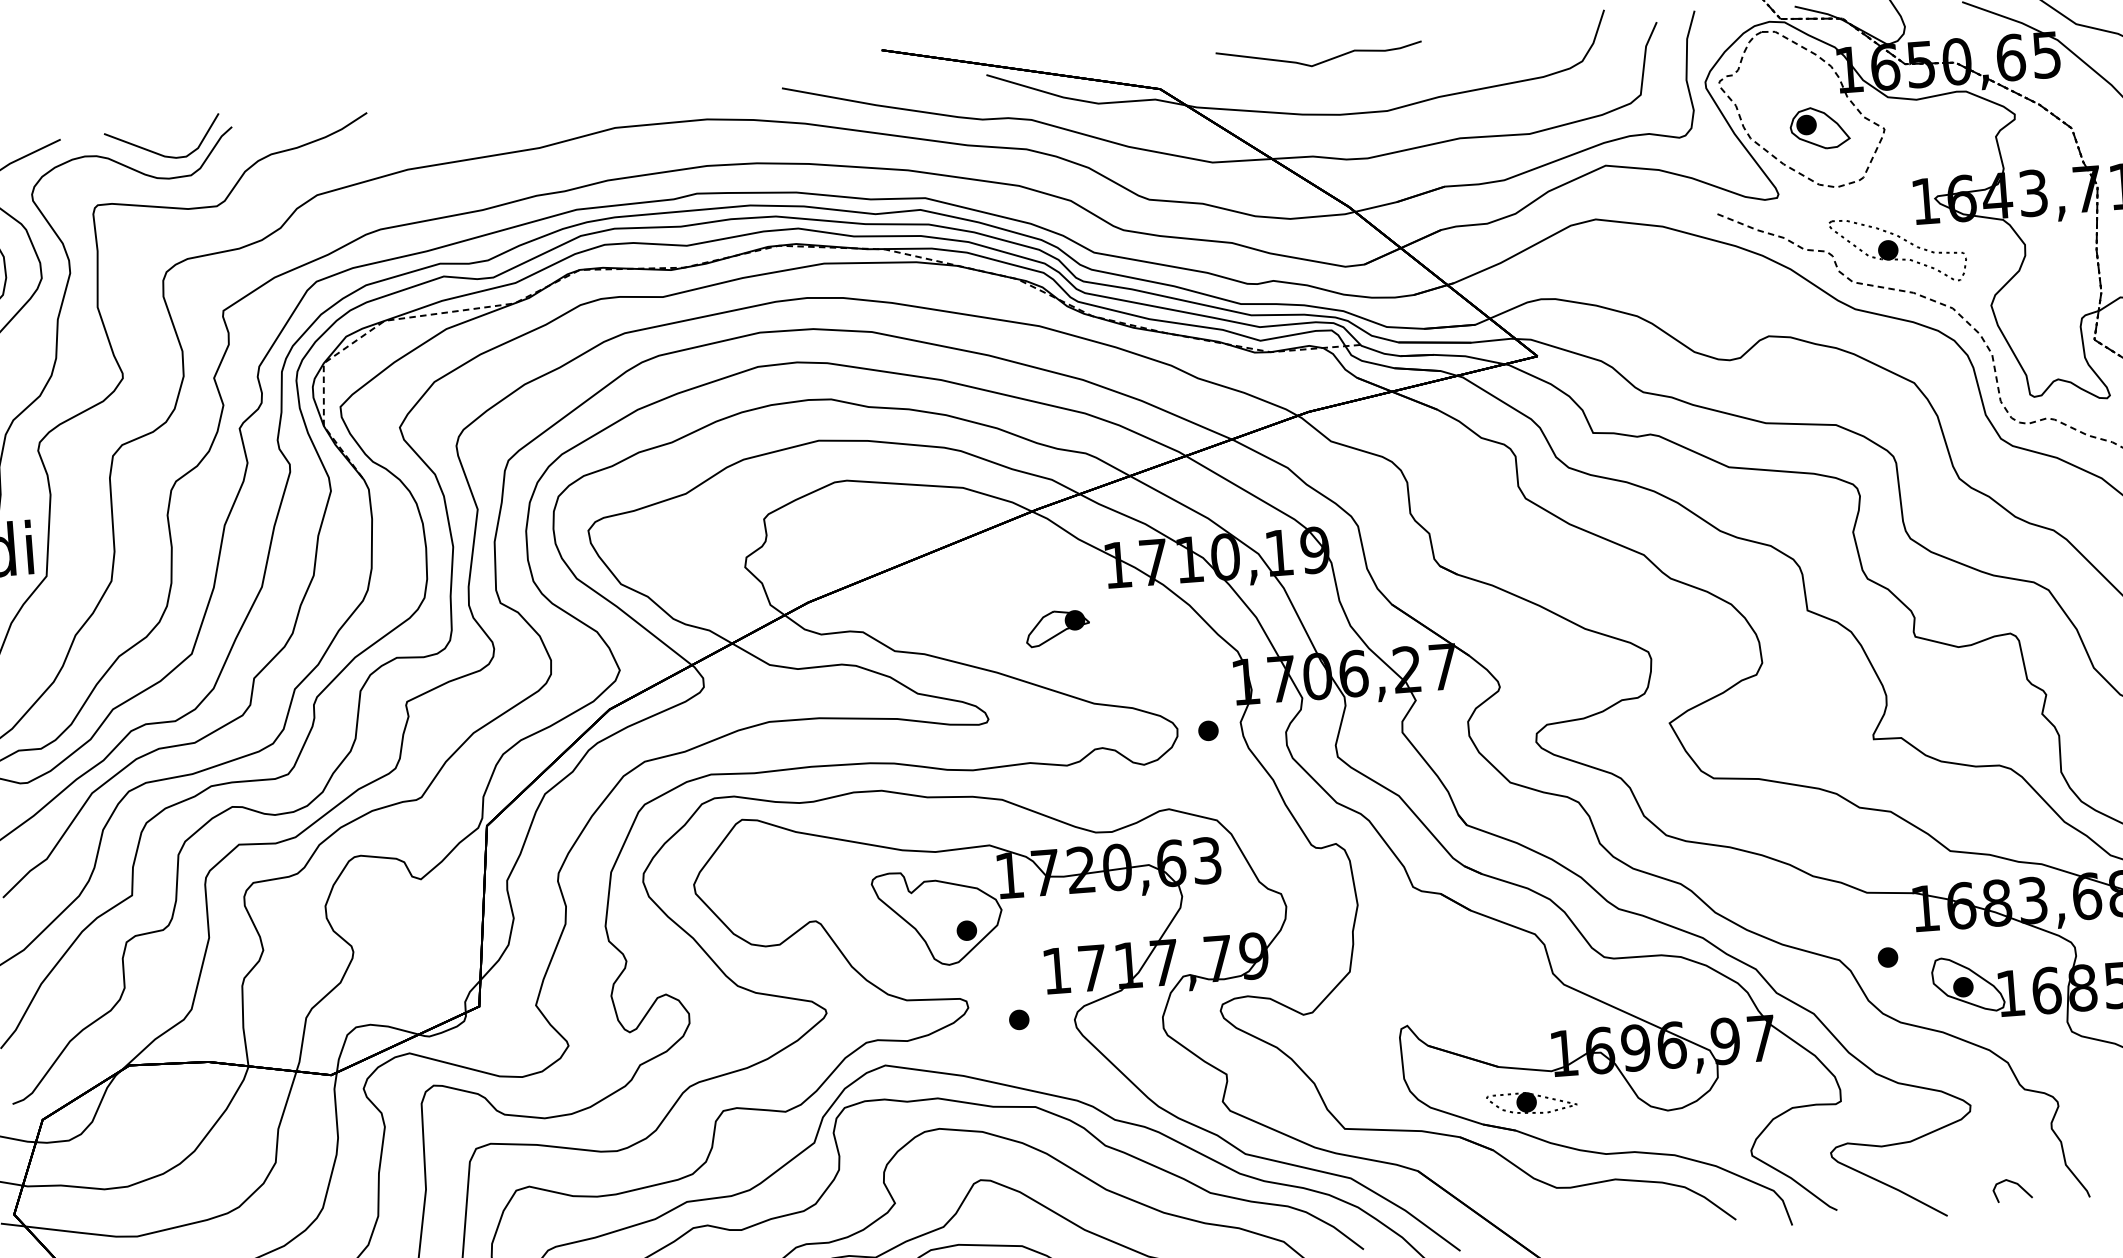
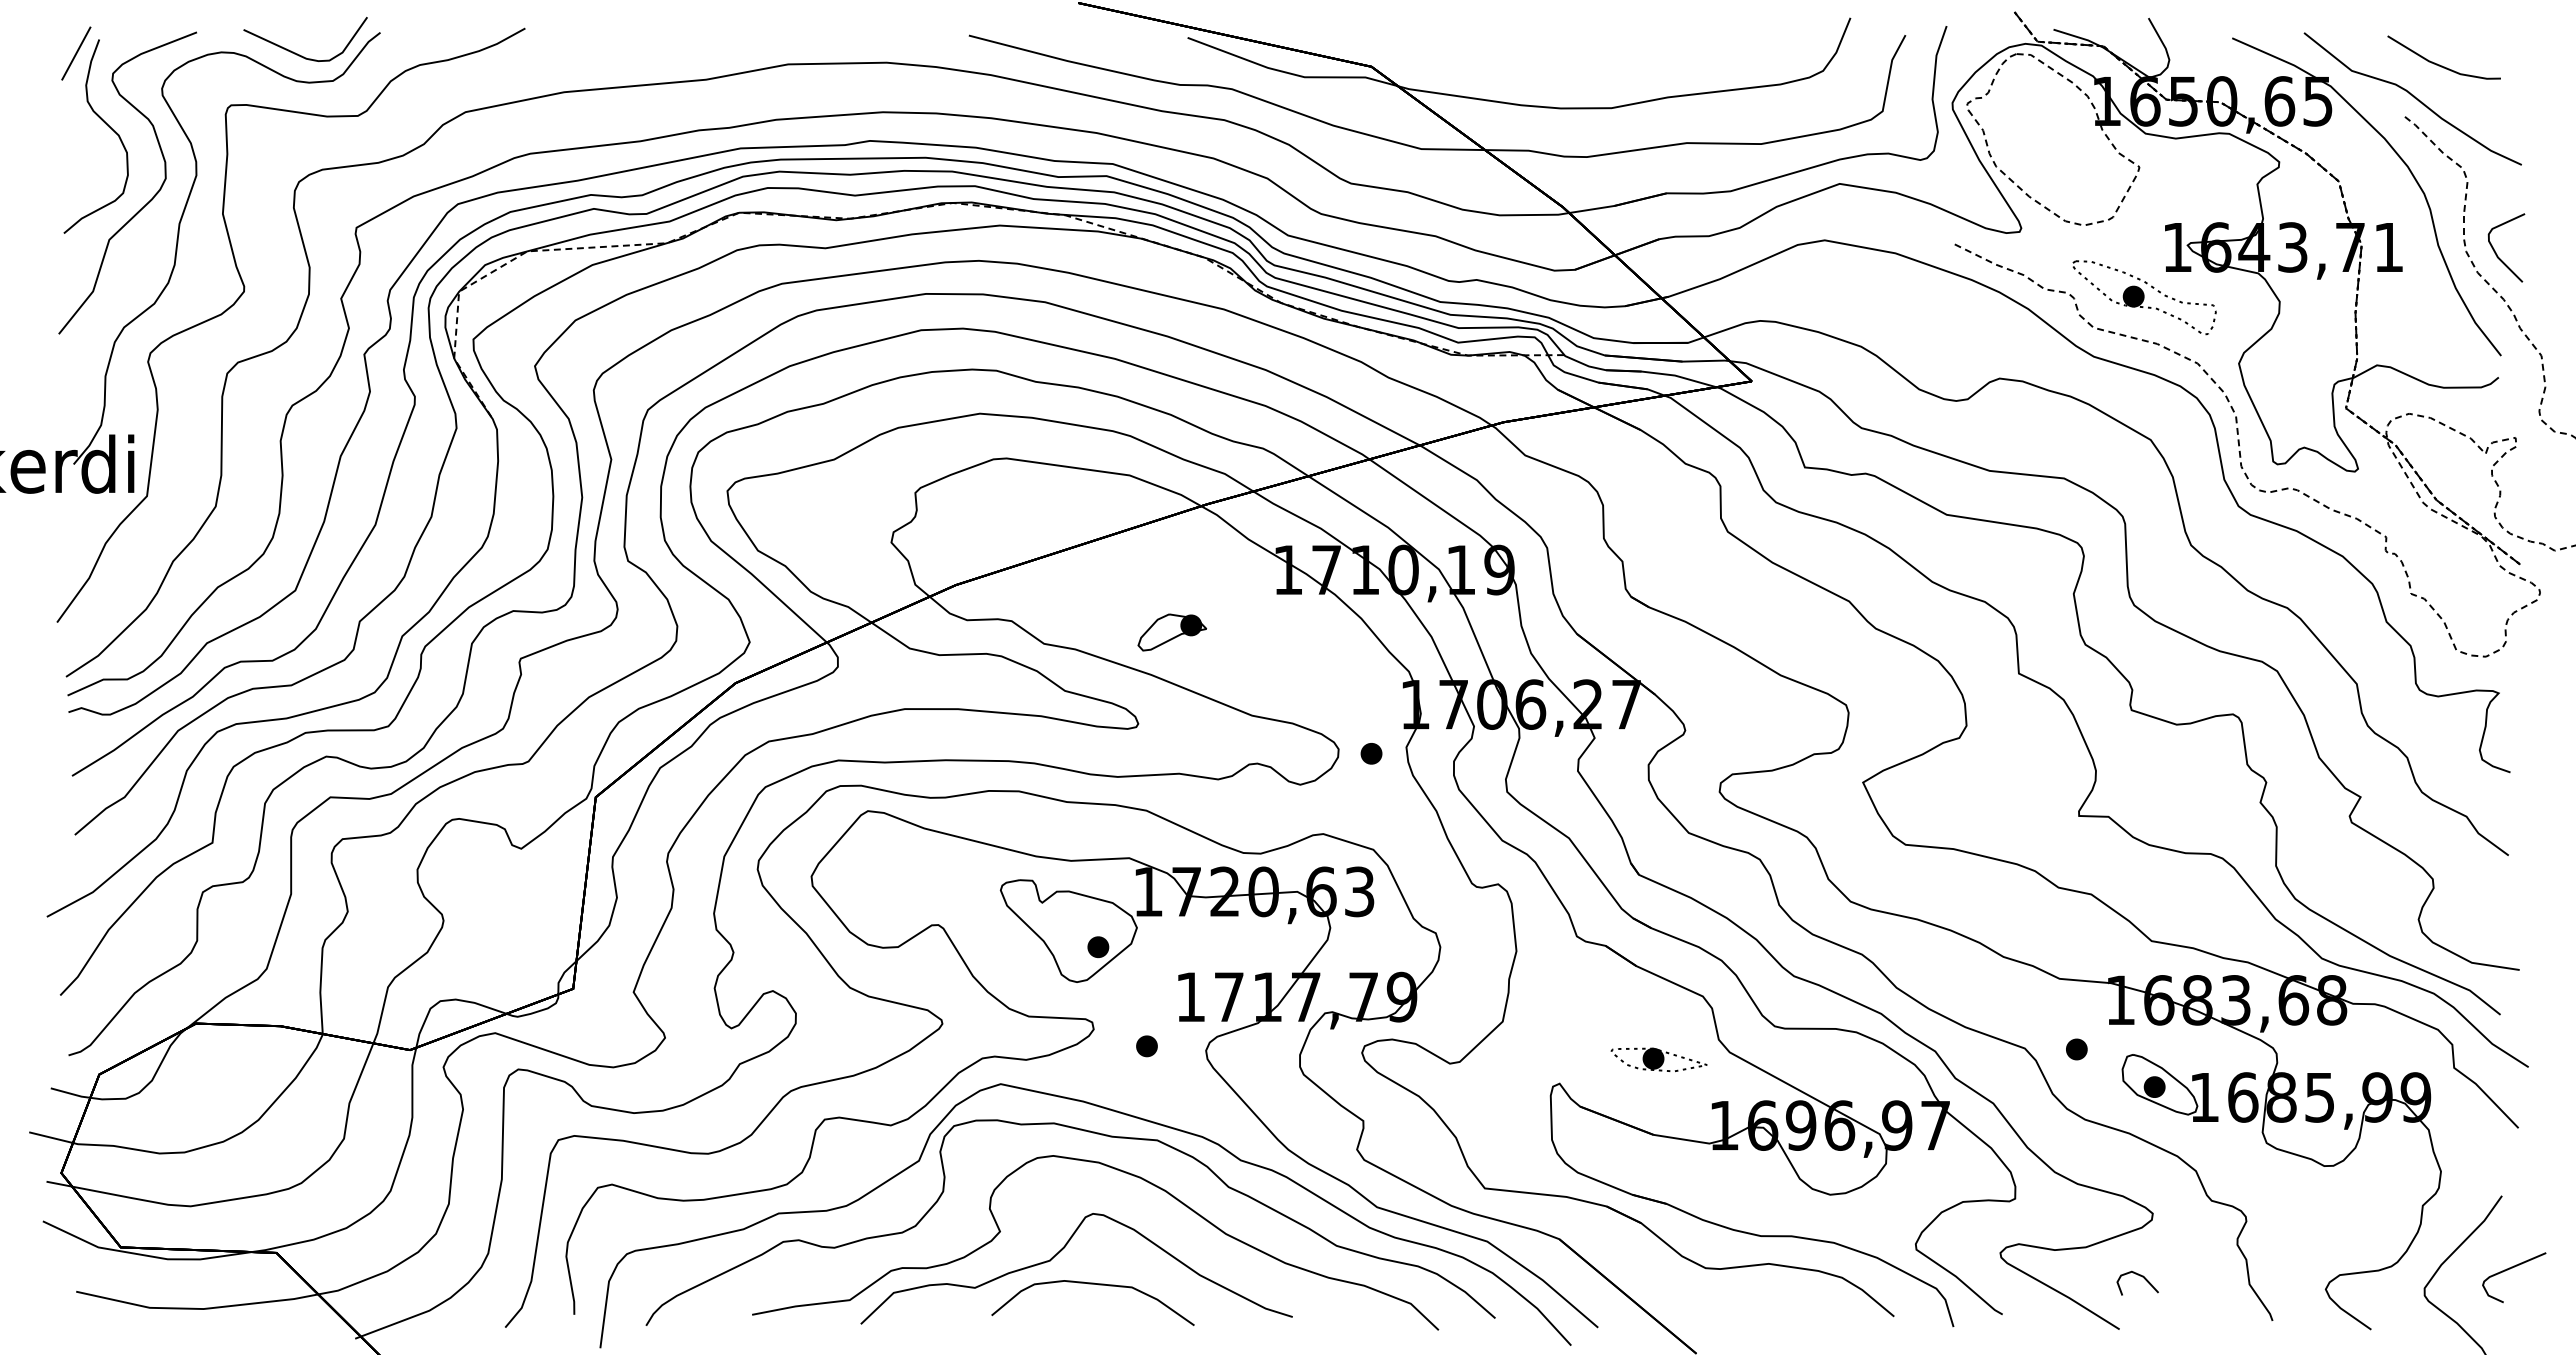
curve: (1320, 61) -> (1544, 50), removed
part: (1819, 127) -> (2070, 160), removed
part: (1057, 628) -> (1171, 632), moved
part: (1531, 1102) -> (1658, 1059), moved
curve: (2014, 1183) -> (2140, 1276), moved

